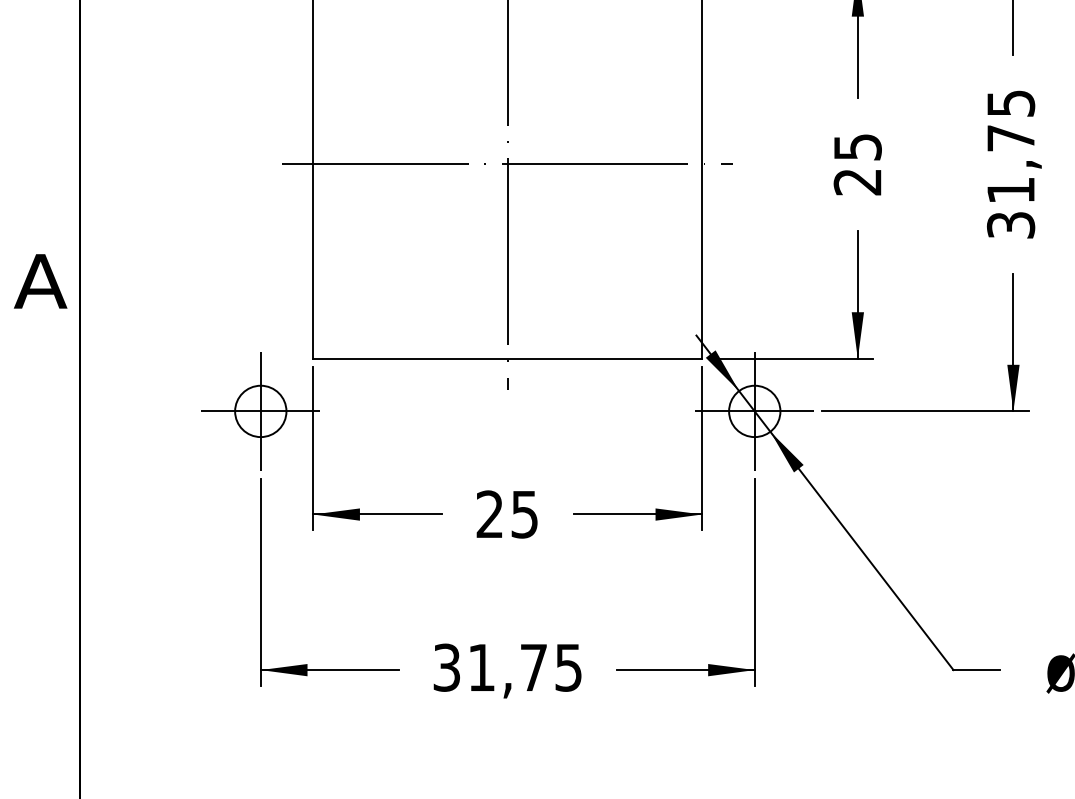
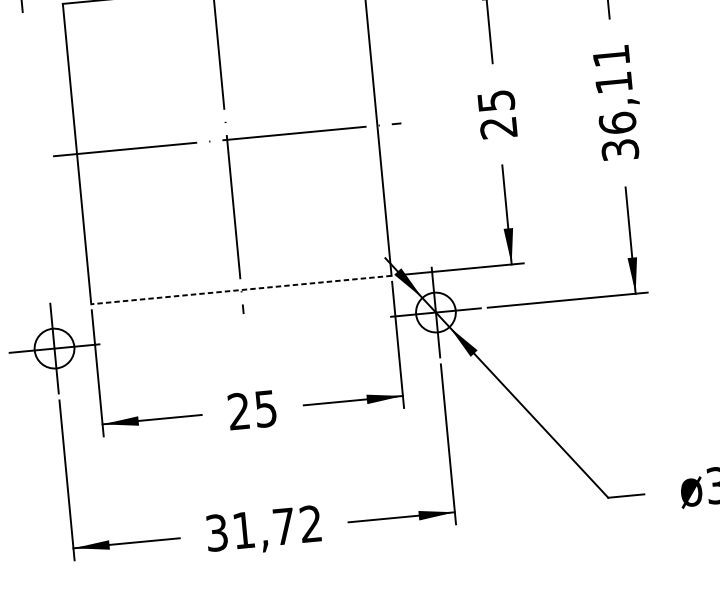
text: (1010, 146) -> (614, 89), 31,75 -> 36,11
line: (507, 358) -> (241, 289), solid -> dashed
text: (568, 667) -> (310, 523), 31,75 -> 31,72

